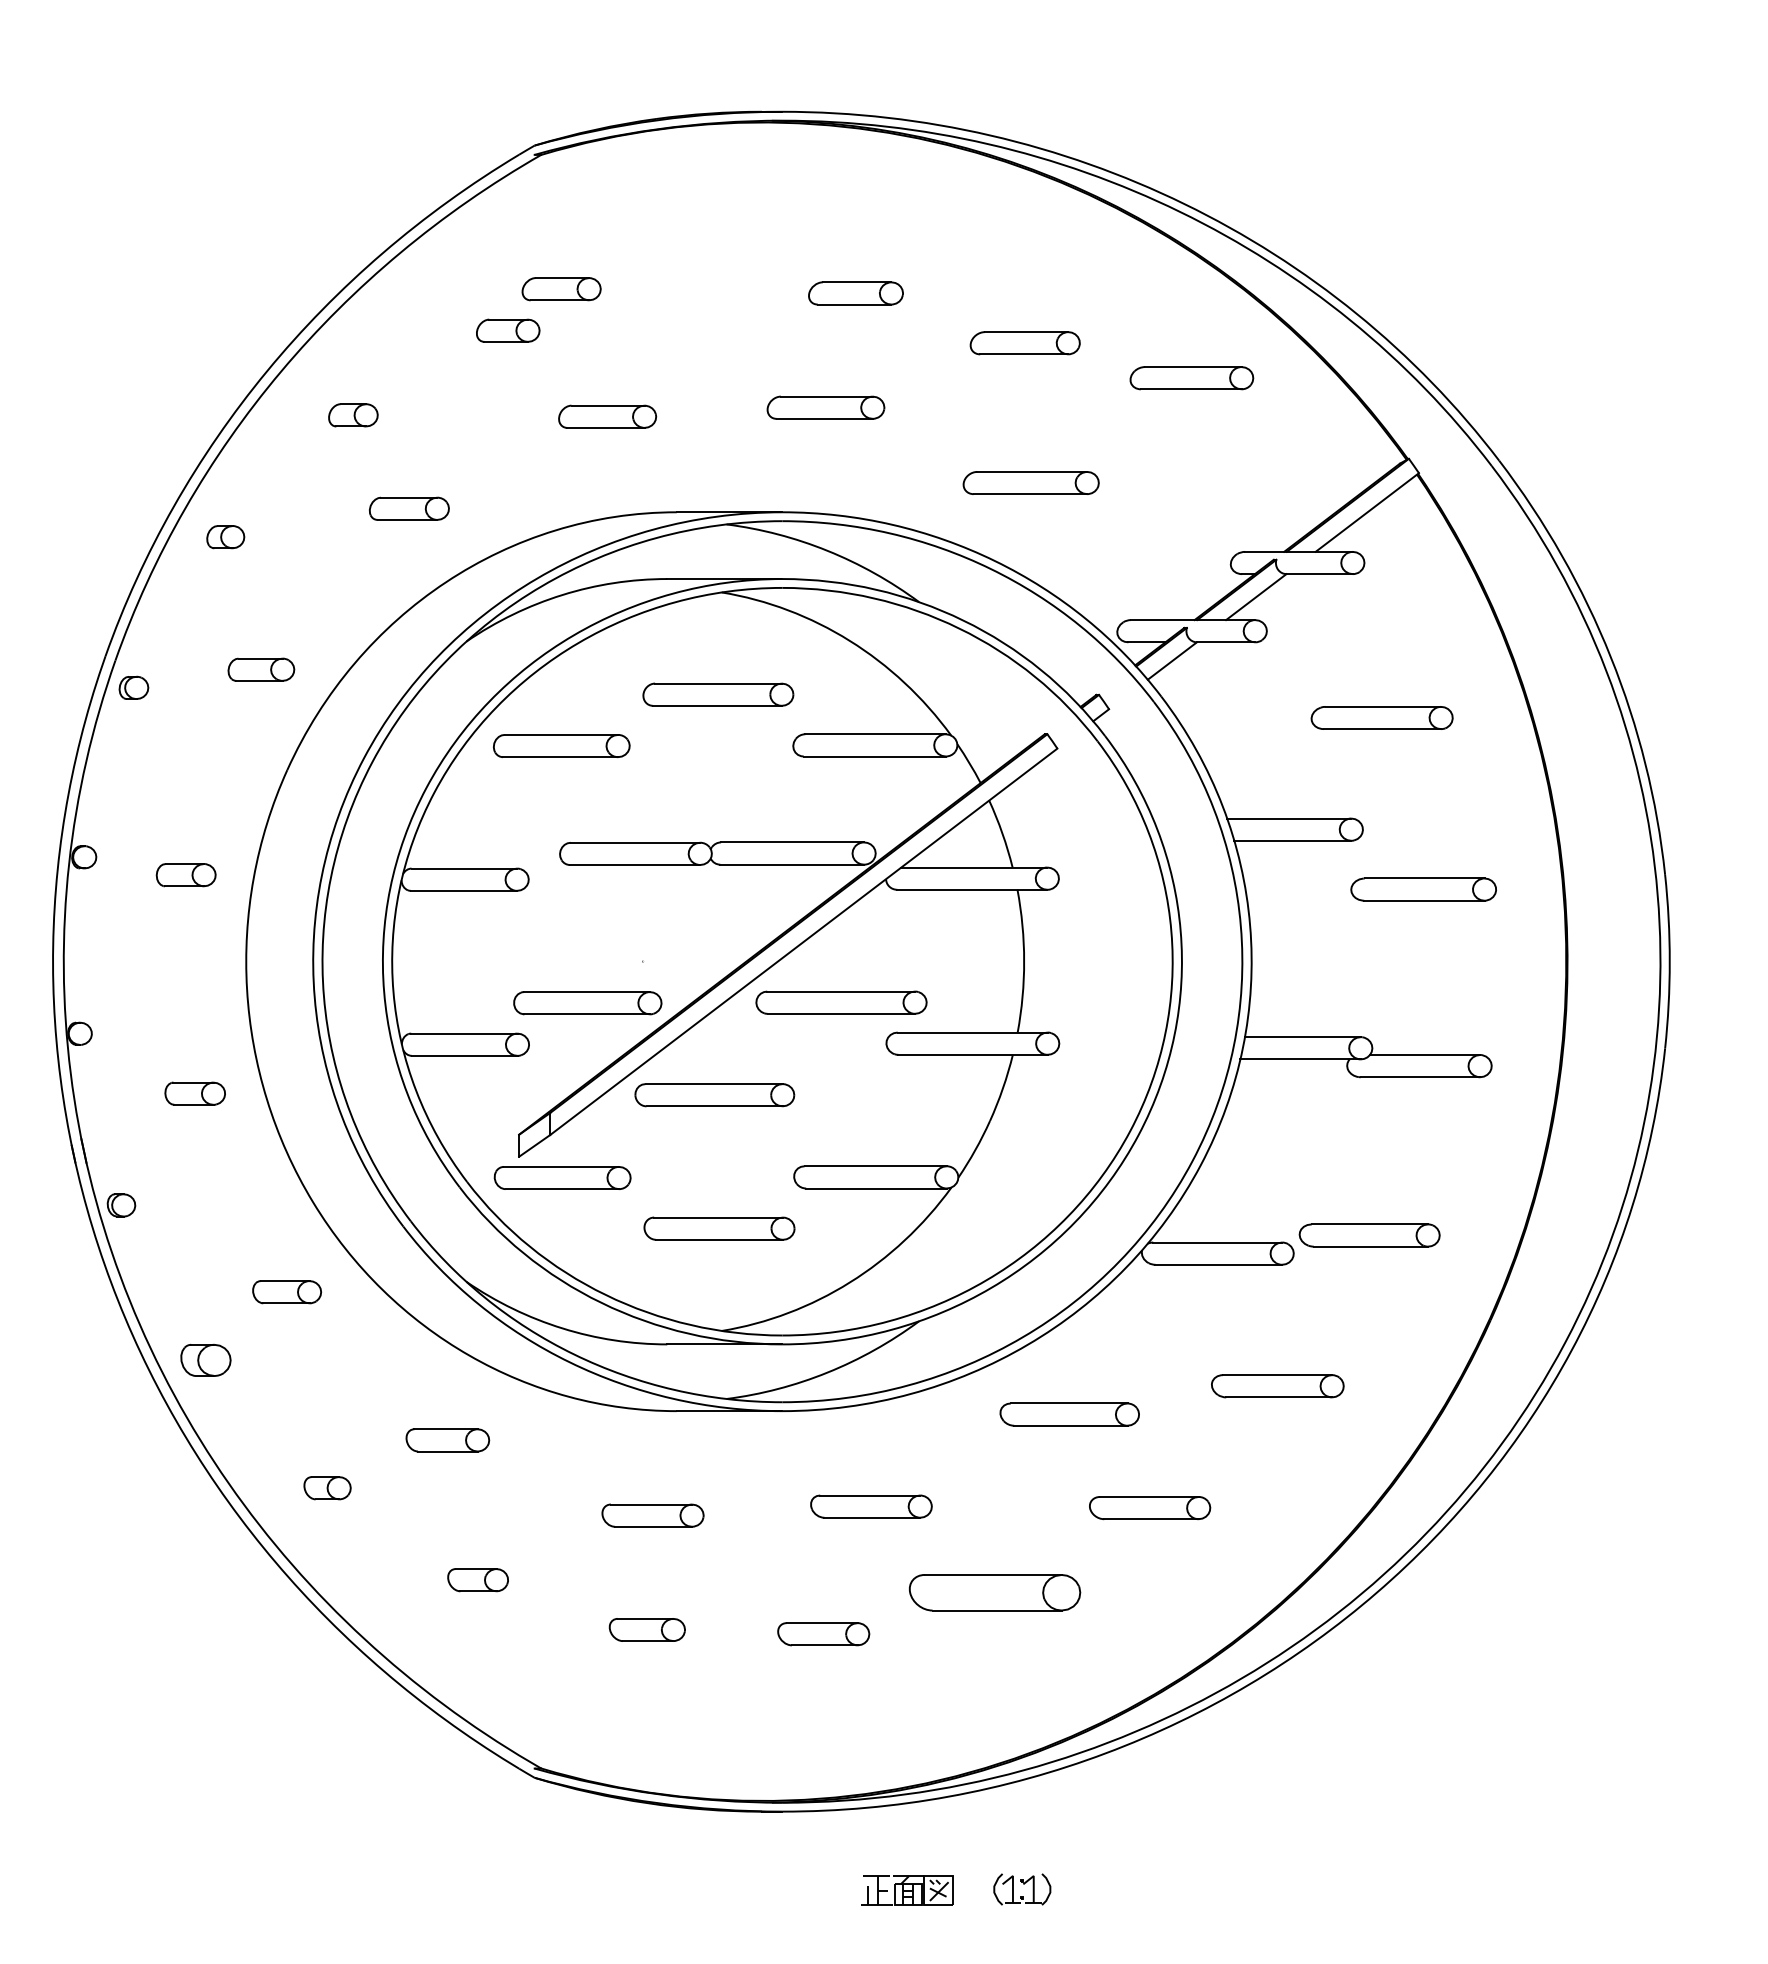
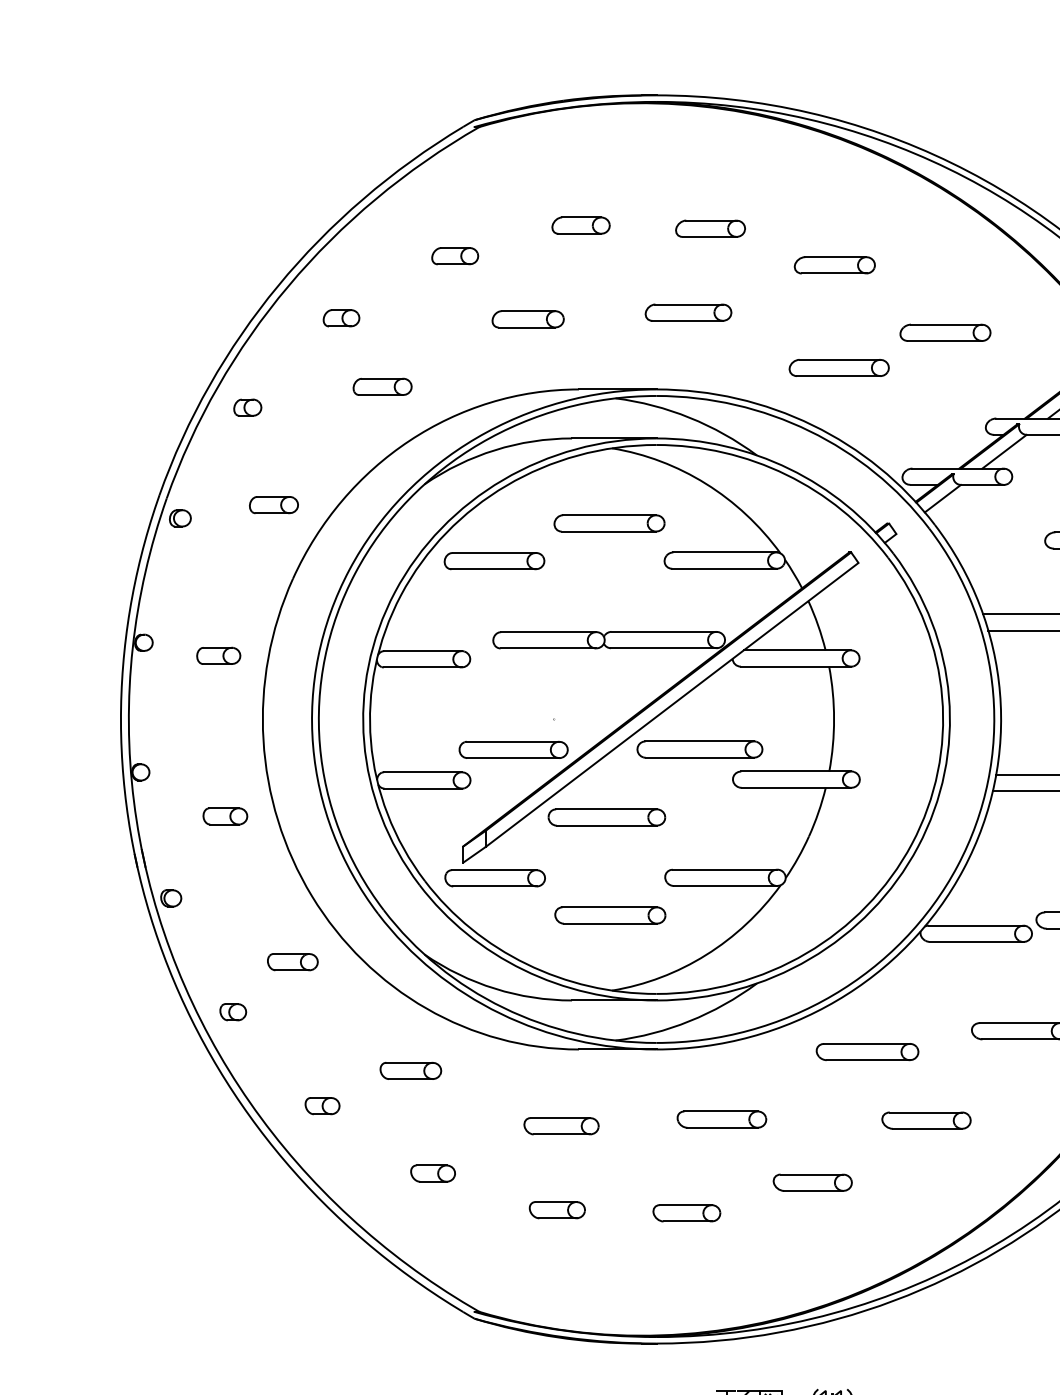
part: (561, 289) -> (580, 225), moved
part: (1191, 378) -> (945, 333), moved
part: (205, 1360) -> (232, 1012), size x0.71
part: (995, 1592) -> (813, 1182), size x0.62

